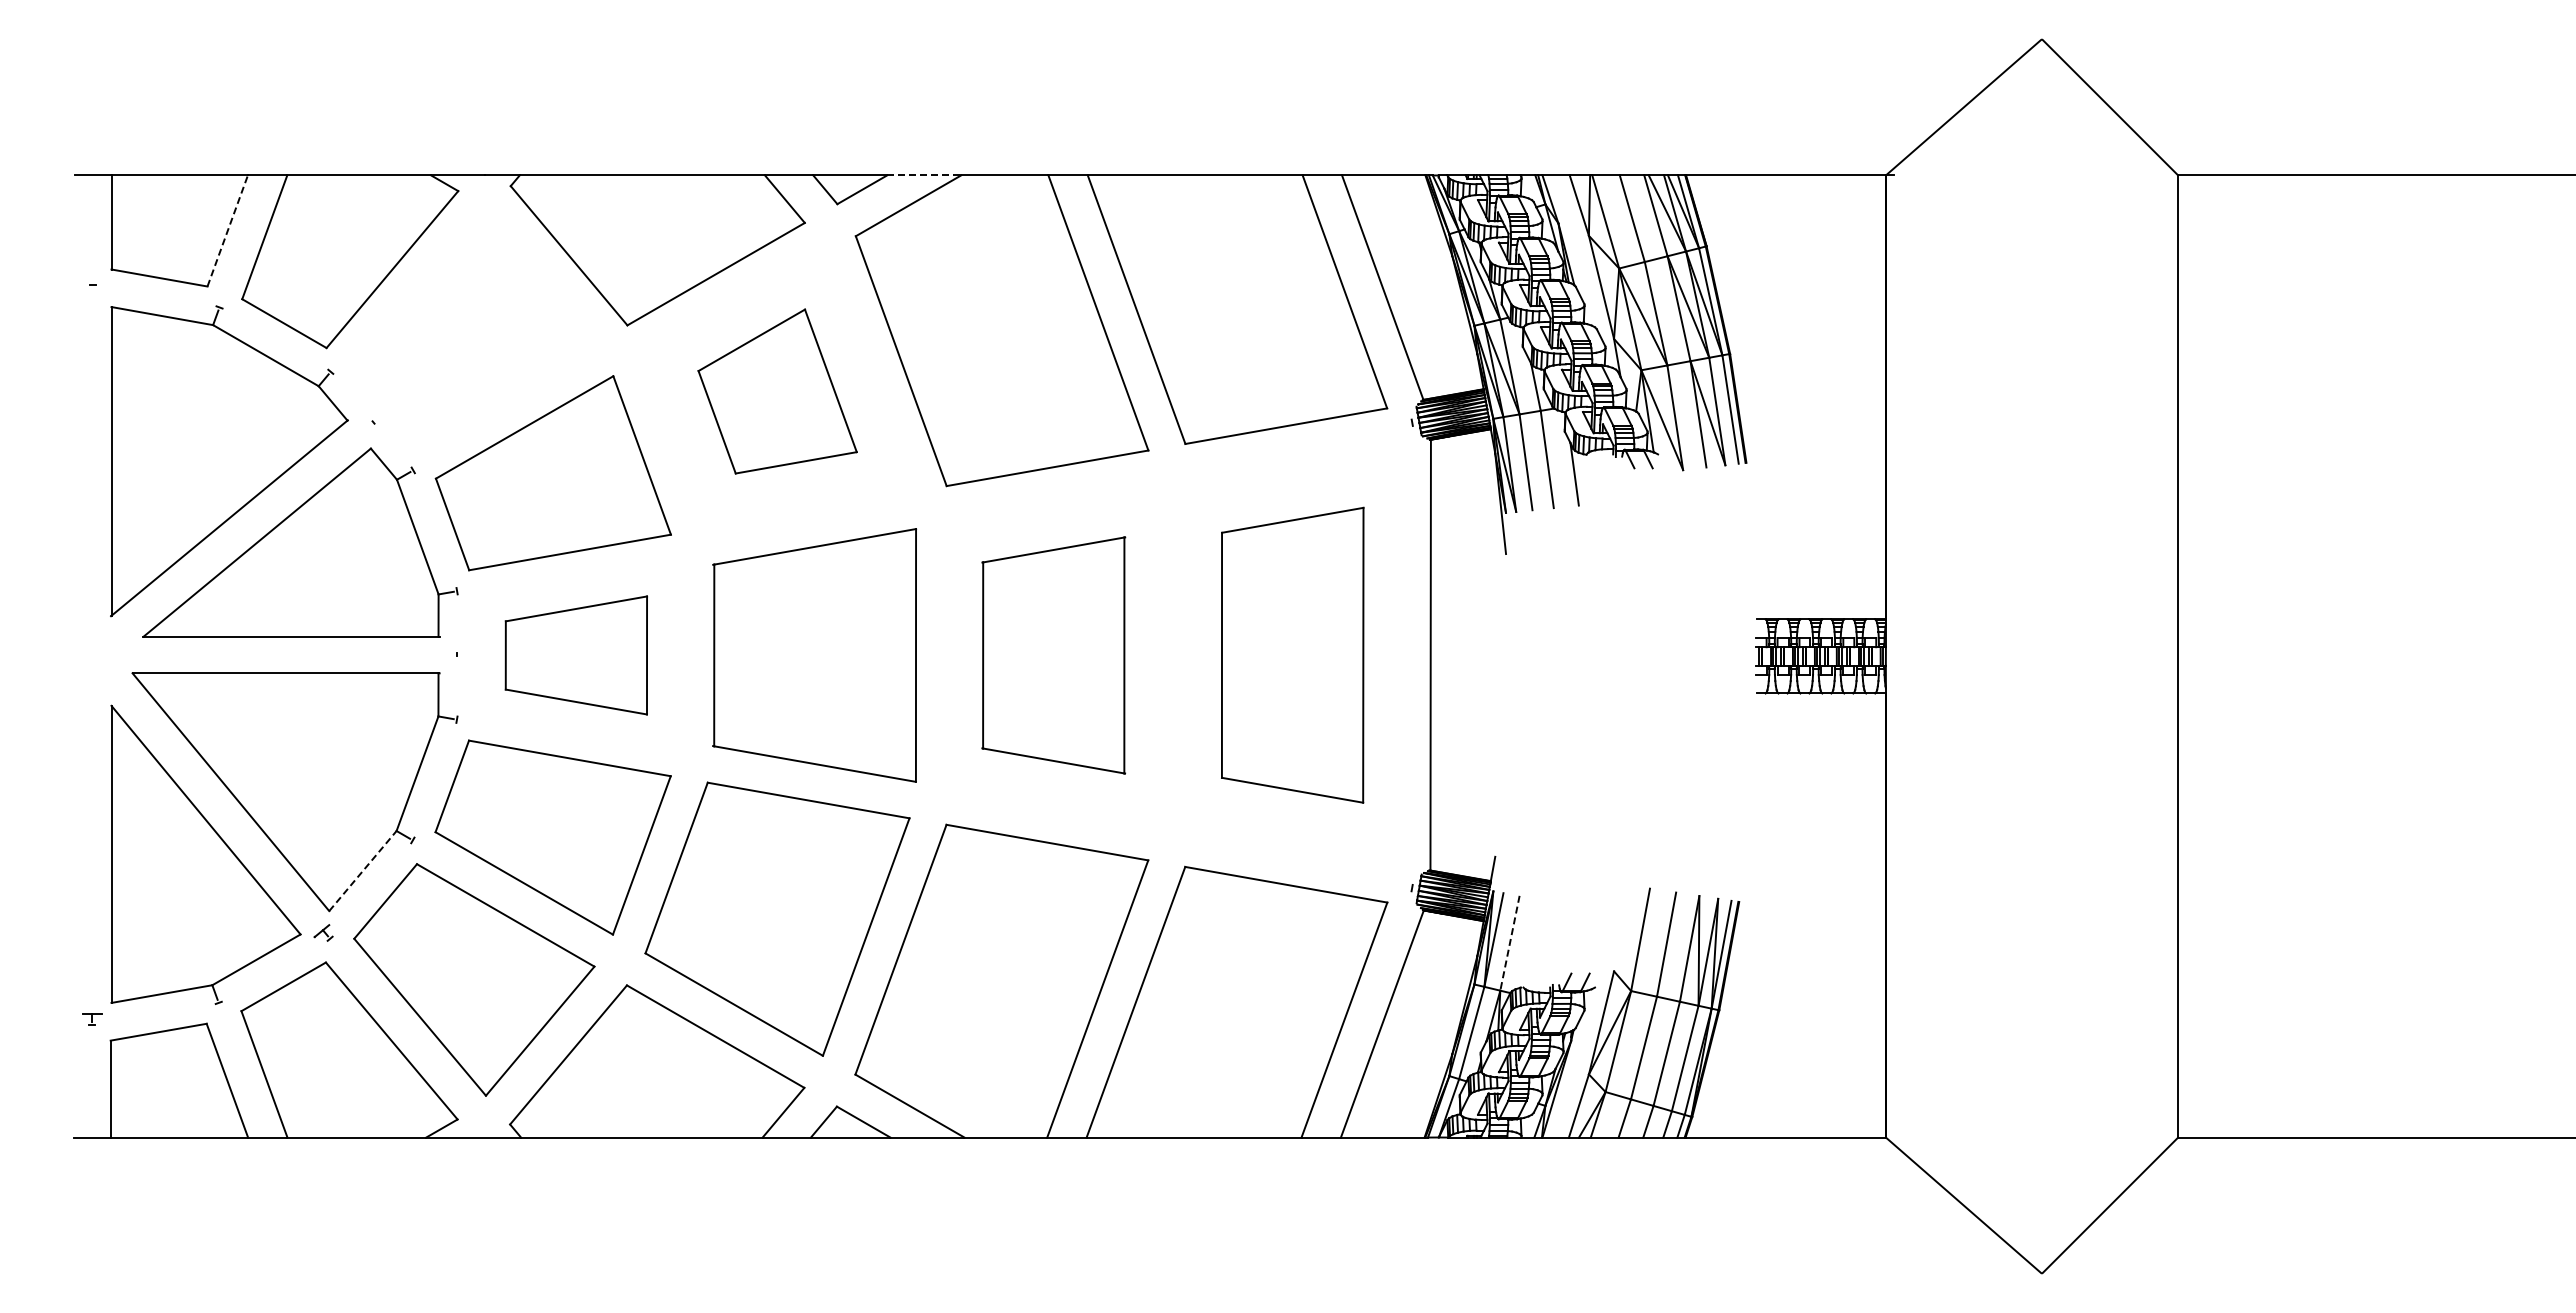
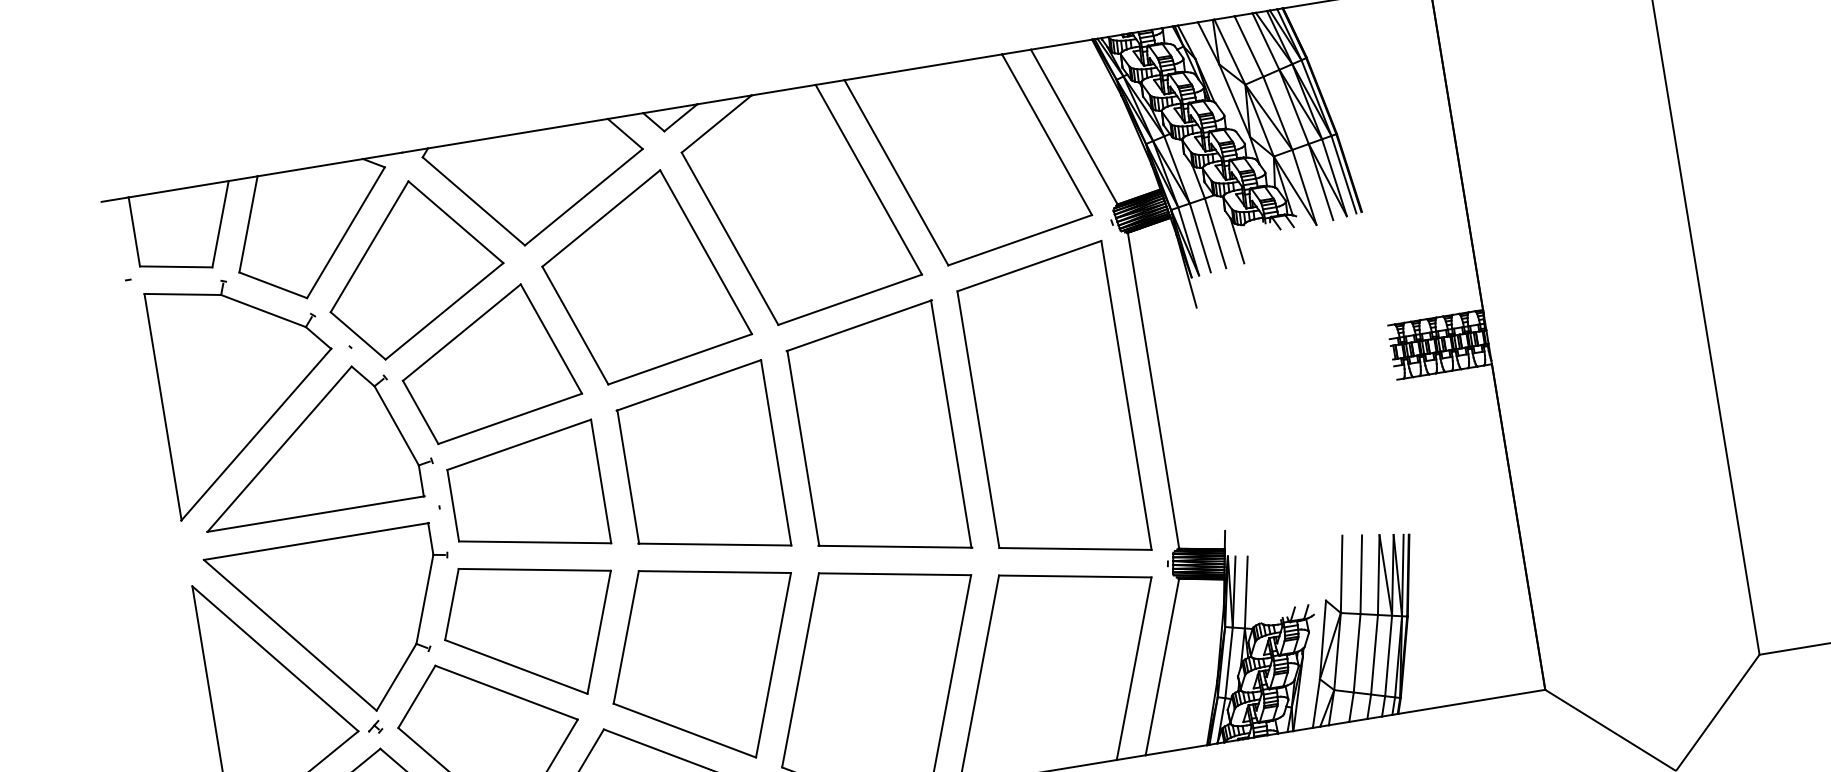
line: (924, 175) -> (724, 99), dashed -> solid
line: (227, 230) -> (220, 223), dashed -> solid
part: (474, 330) -> (413, 267), added
part: (777, 391) -> (642, 275), size x1.67
part: (1292, 654) -> (1052, 406), size x1.43
part: (576, 655) -> (527, 493), size x1.43
part: (1053, 655) -> (877, 436), size x1.43
line: (363, 870) -> (396, 676), dashed -> solid
line: (1509, 943) -> (1245, 592), dashed -> solid

